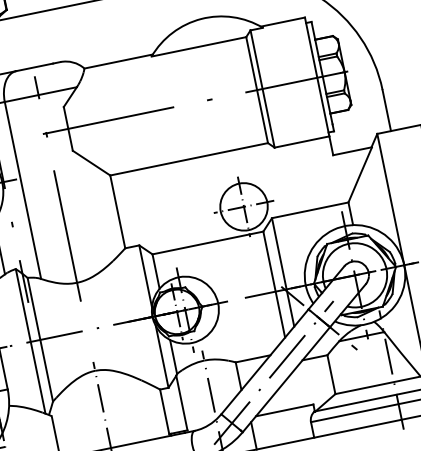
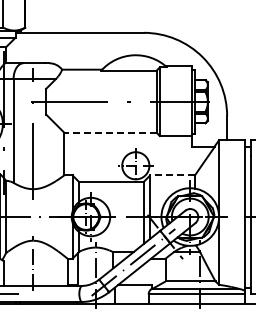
line: (189, 158) -> (110, 132), solid -> dashed
line: (310, 210) -> (172, 175), solid -> dashed

